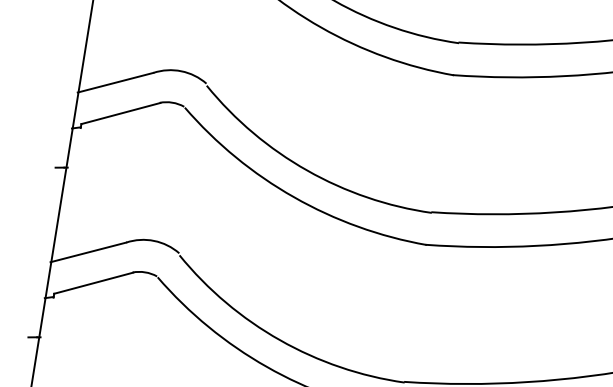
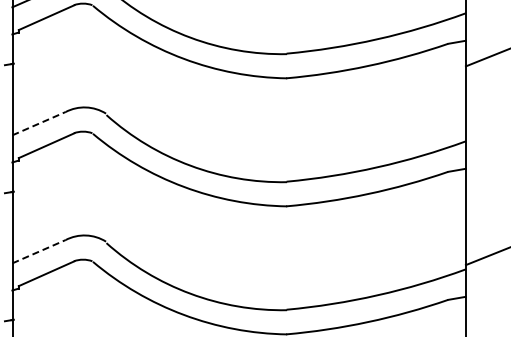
line: (116, 82) -> (39, 123), solid -> dashed
line: (89, 252) -> (39, 251), solid -> dashed

